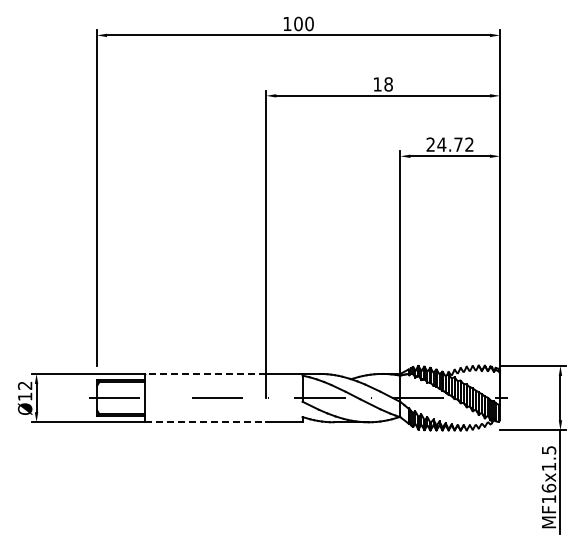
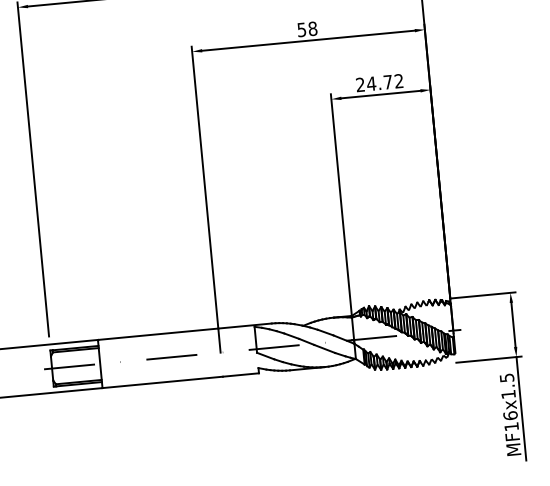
text: (377, 84) -> (301, 29), 18 -> 58
line: (205, 373) -> (157, 333), dashed -> solid
line: (206, 422) -> (163, 382), dashed -> solid

